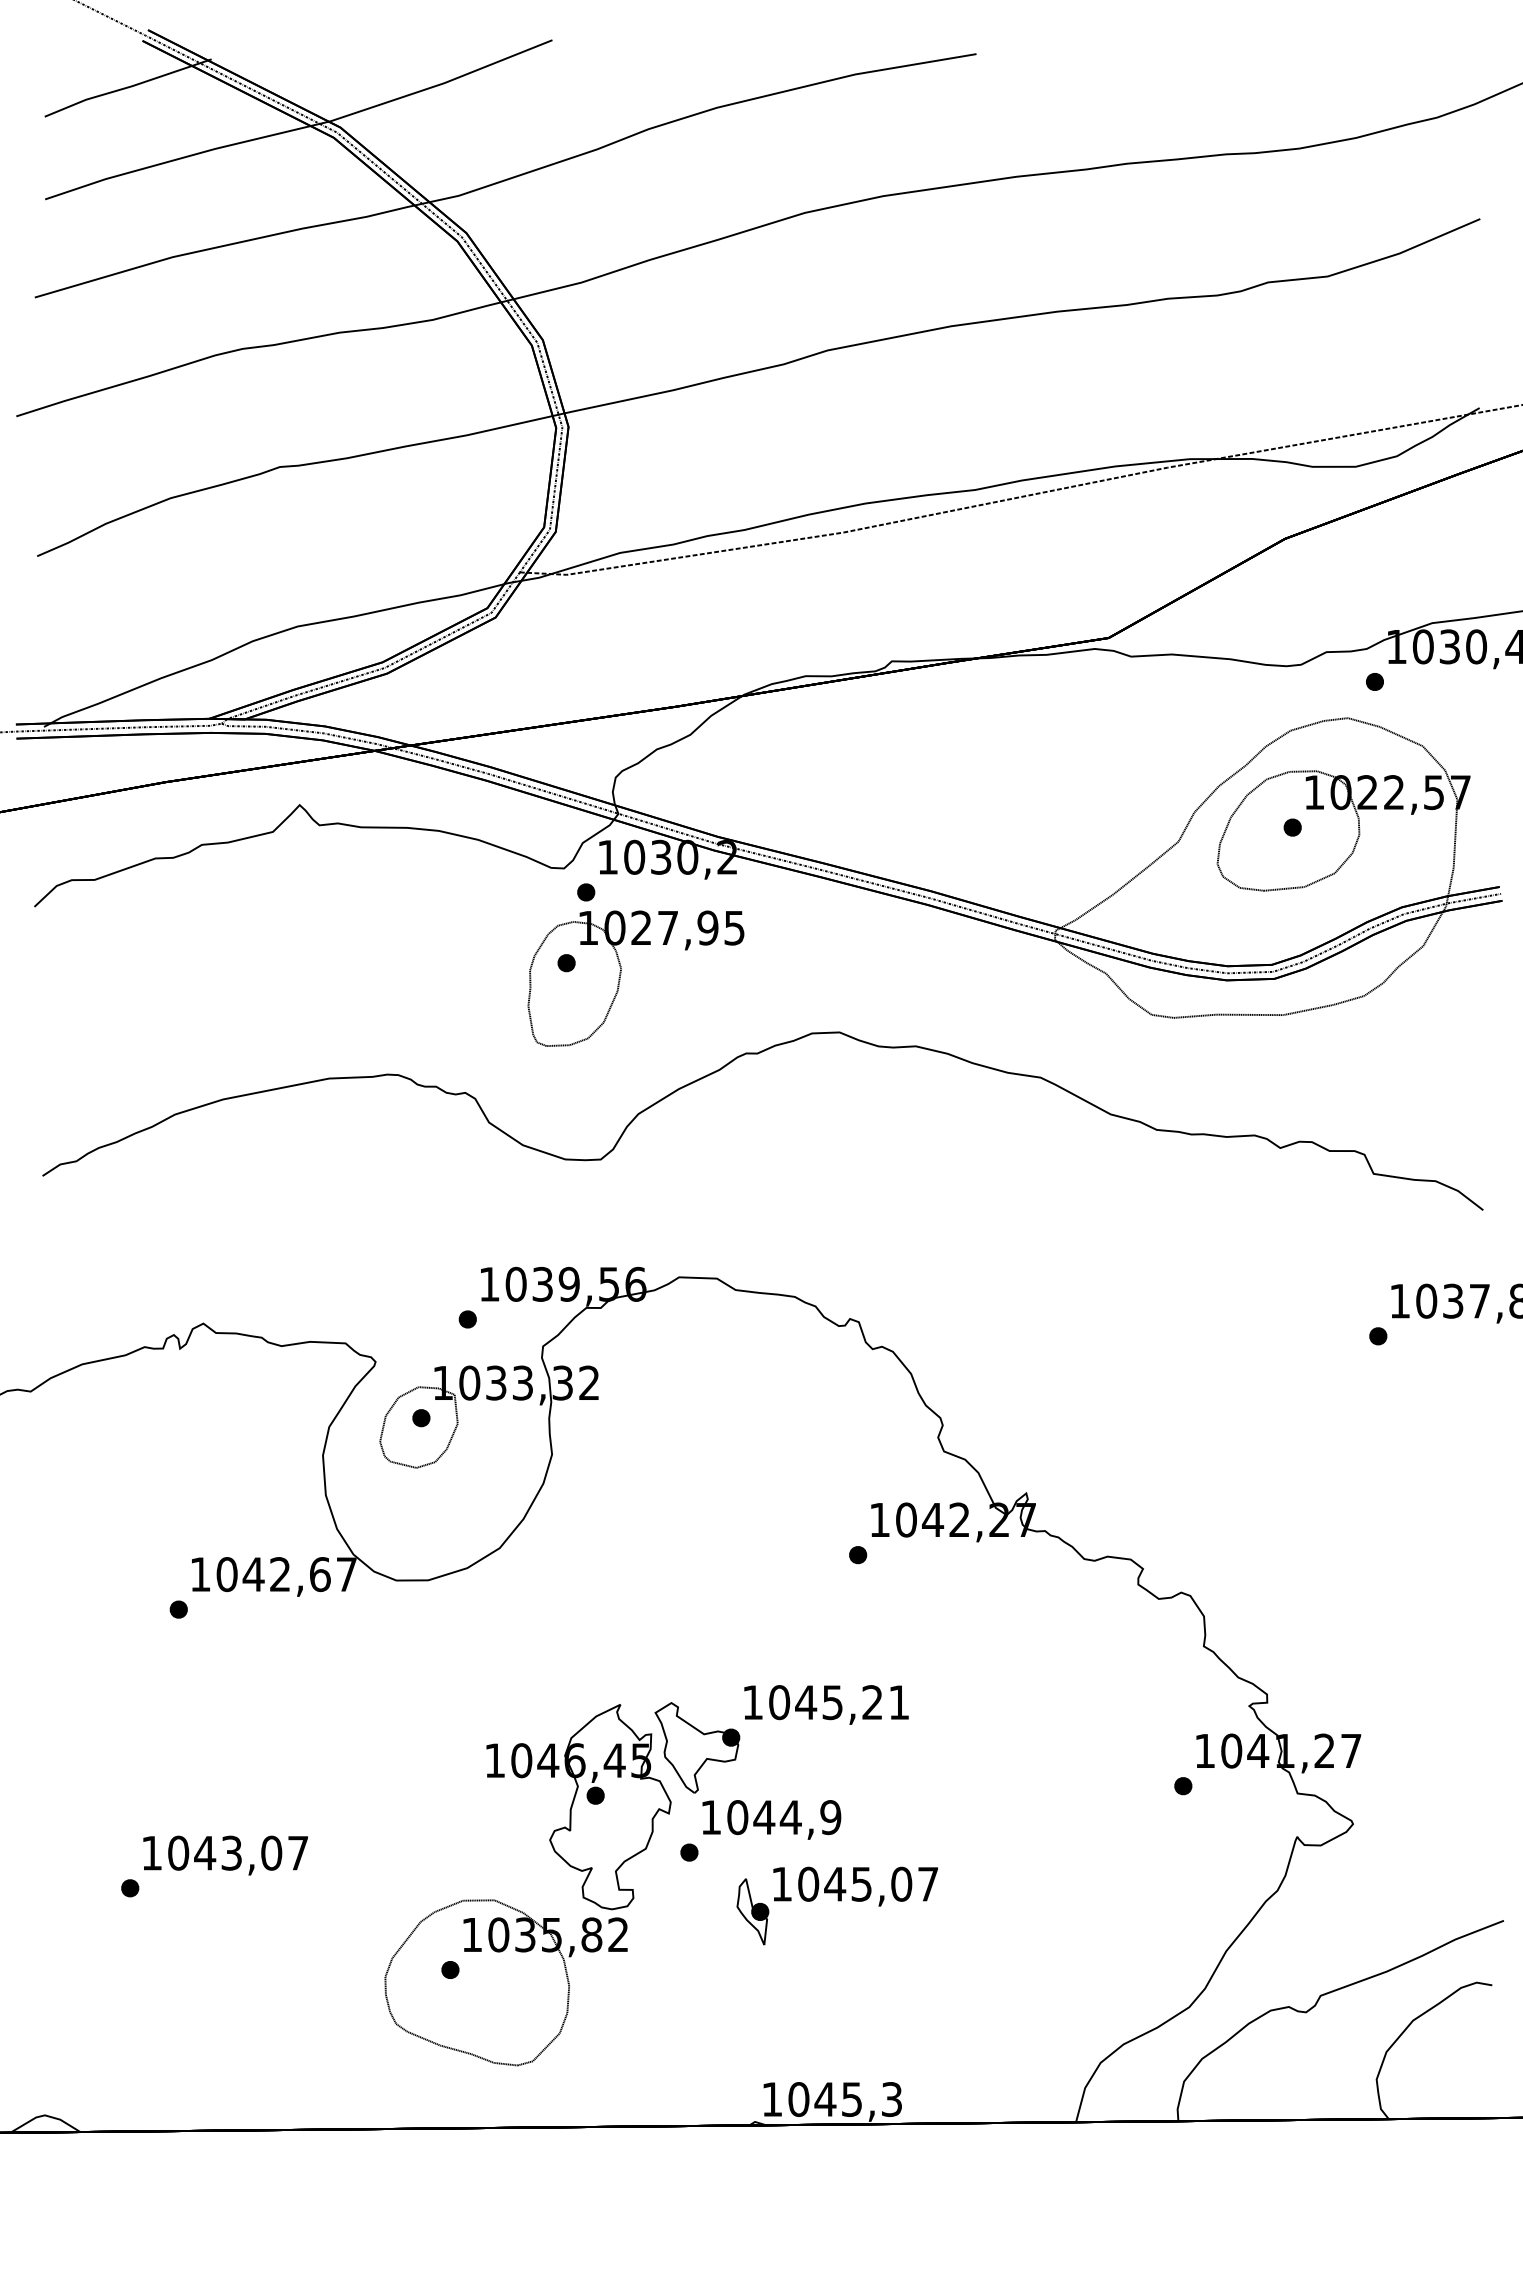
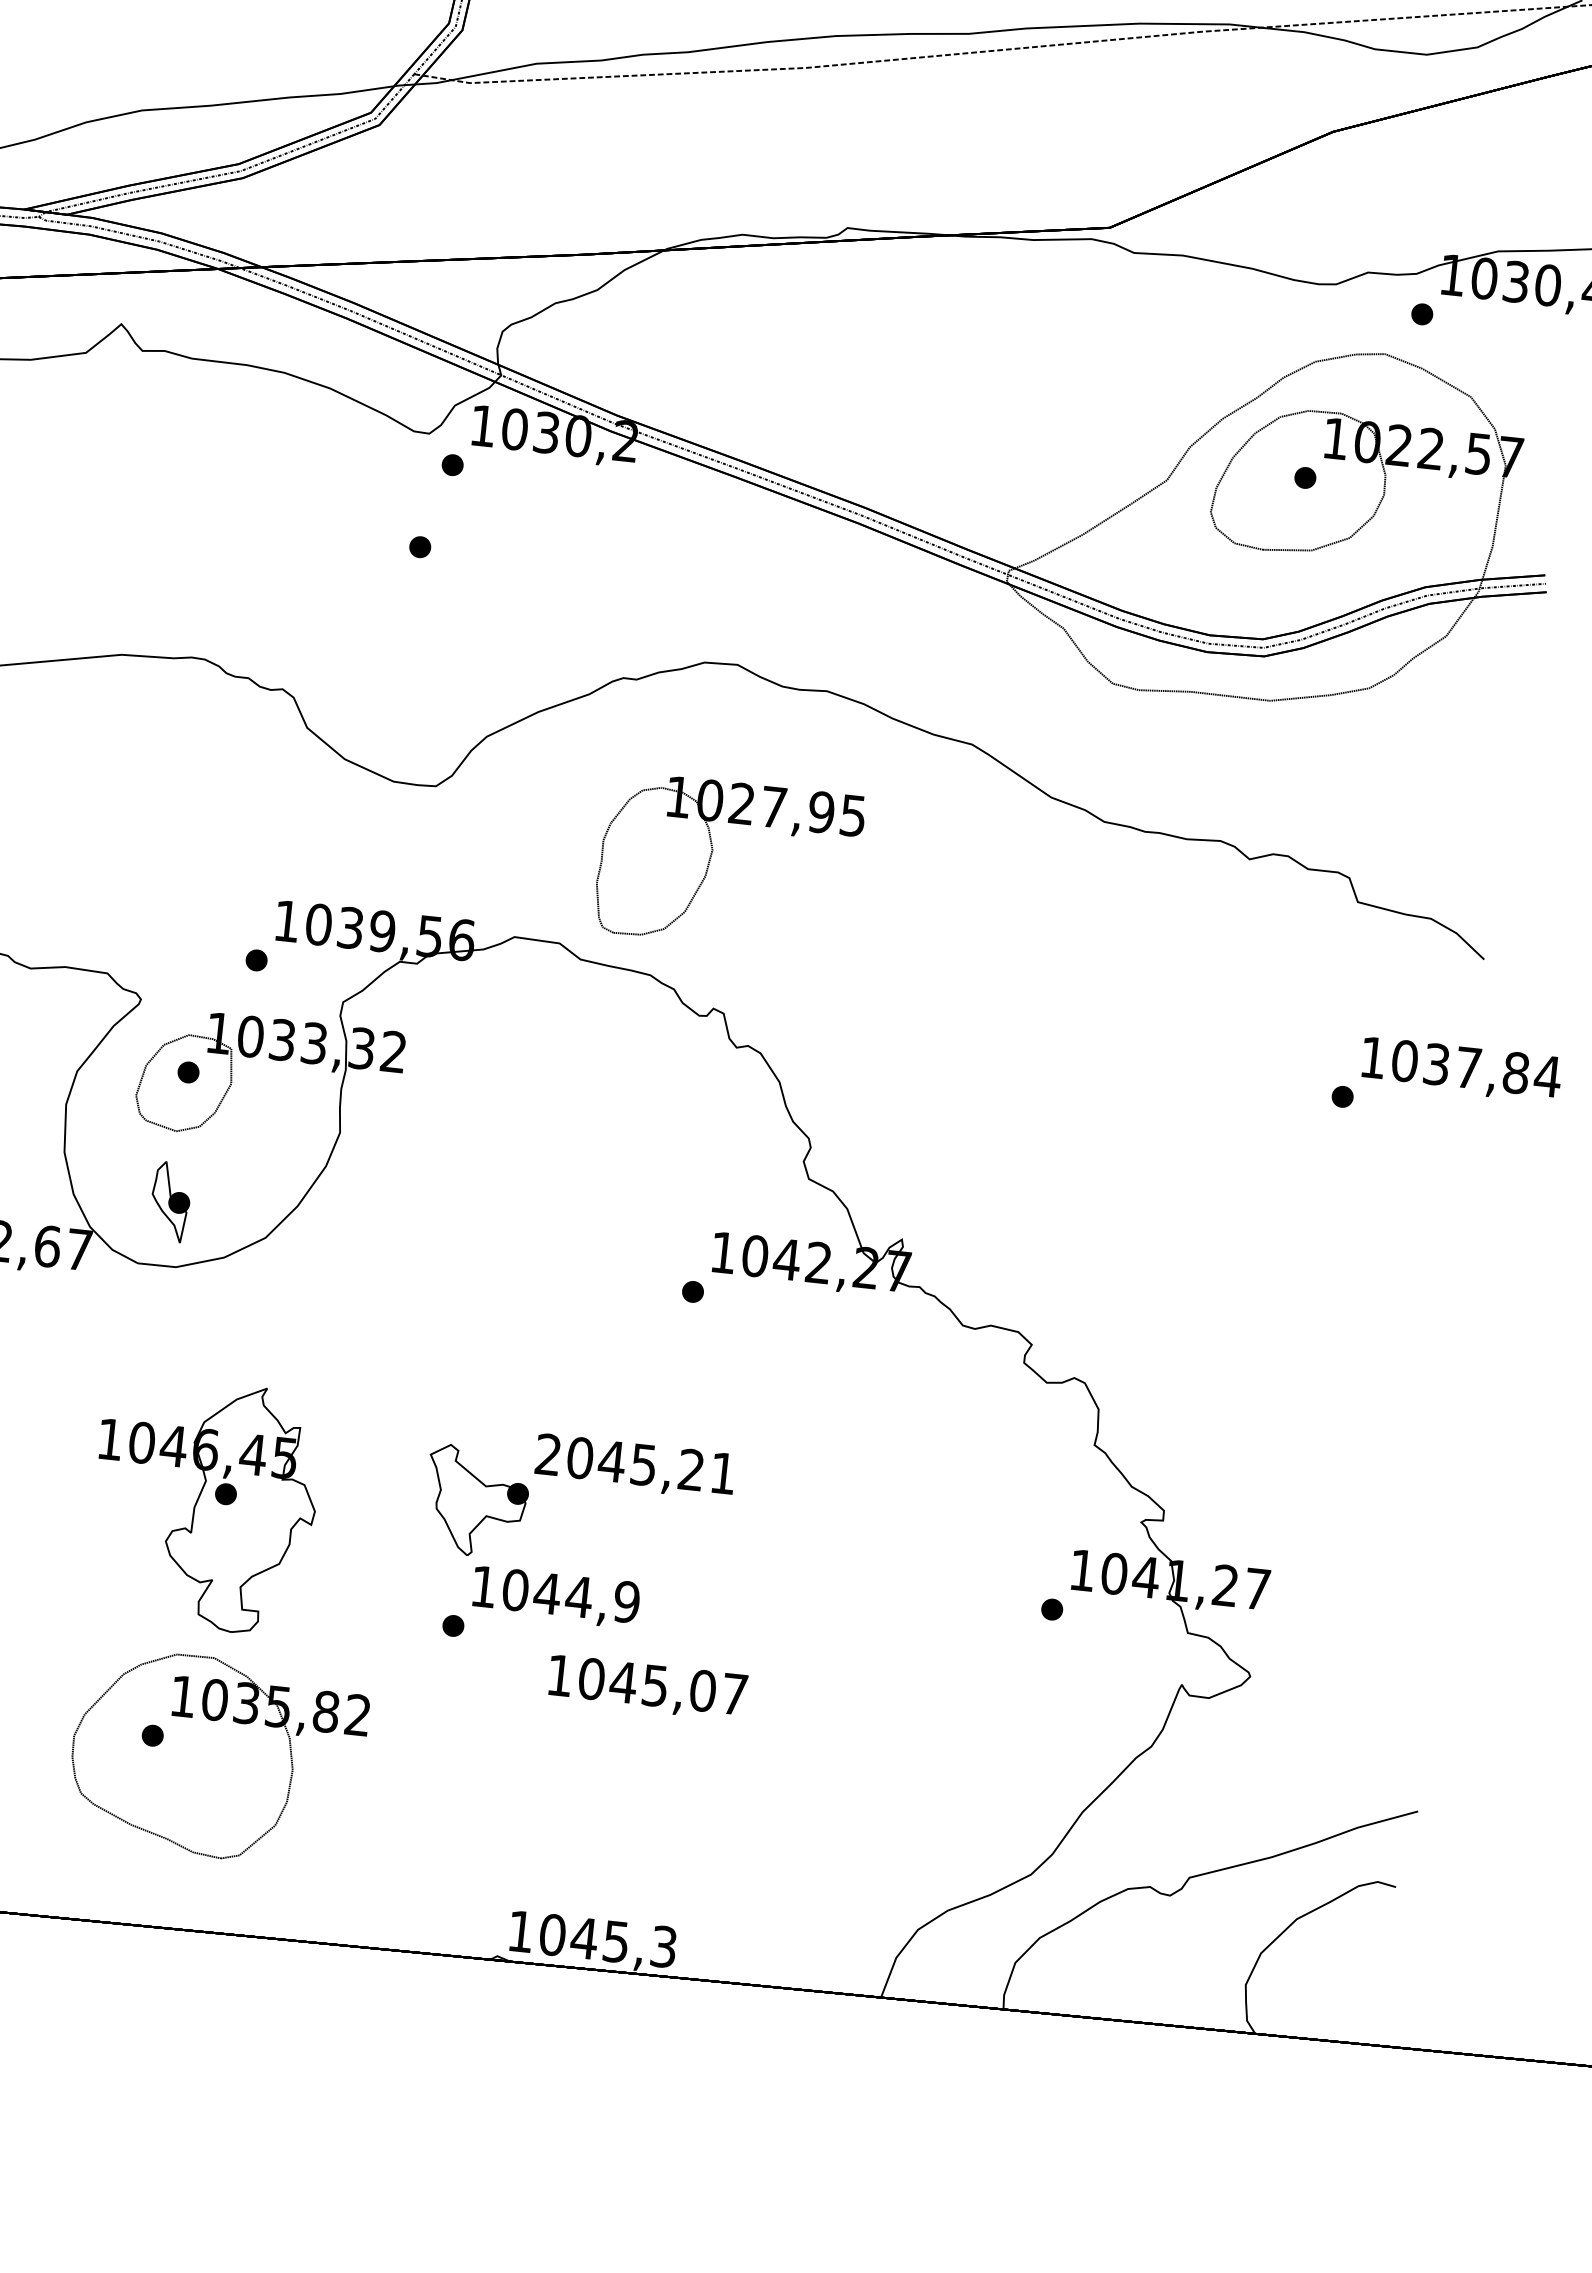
part: (621, 974) -> (712, 856), moved
text: (752, 1702) -> (547, 1454), 1045,21 -> 2045,21
part: (578, 1807) -> (203, 1506), moved
part: (752, 1911) -> (170, 1201), moved

